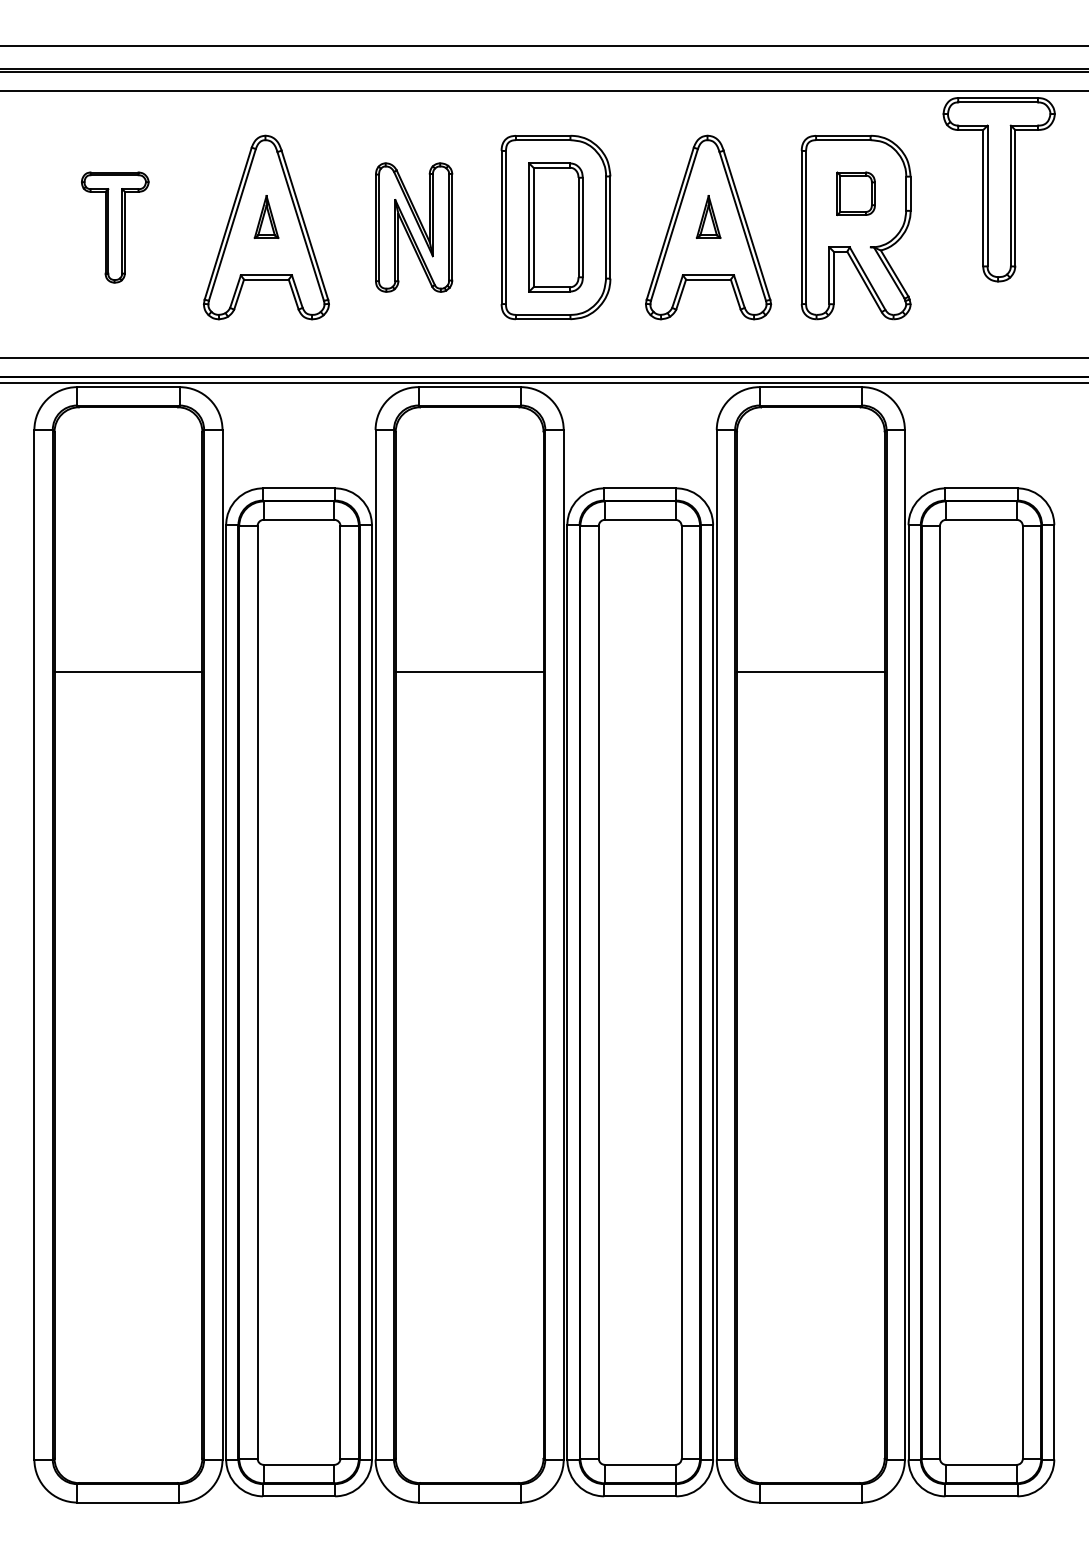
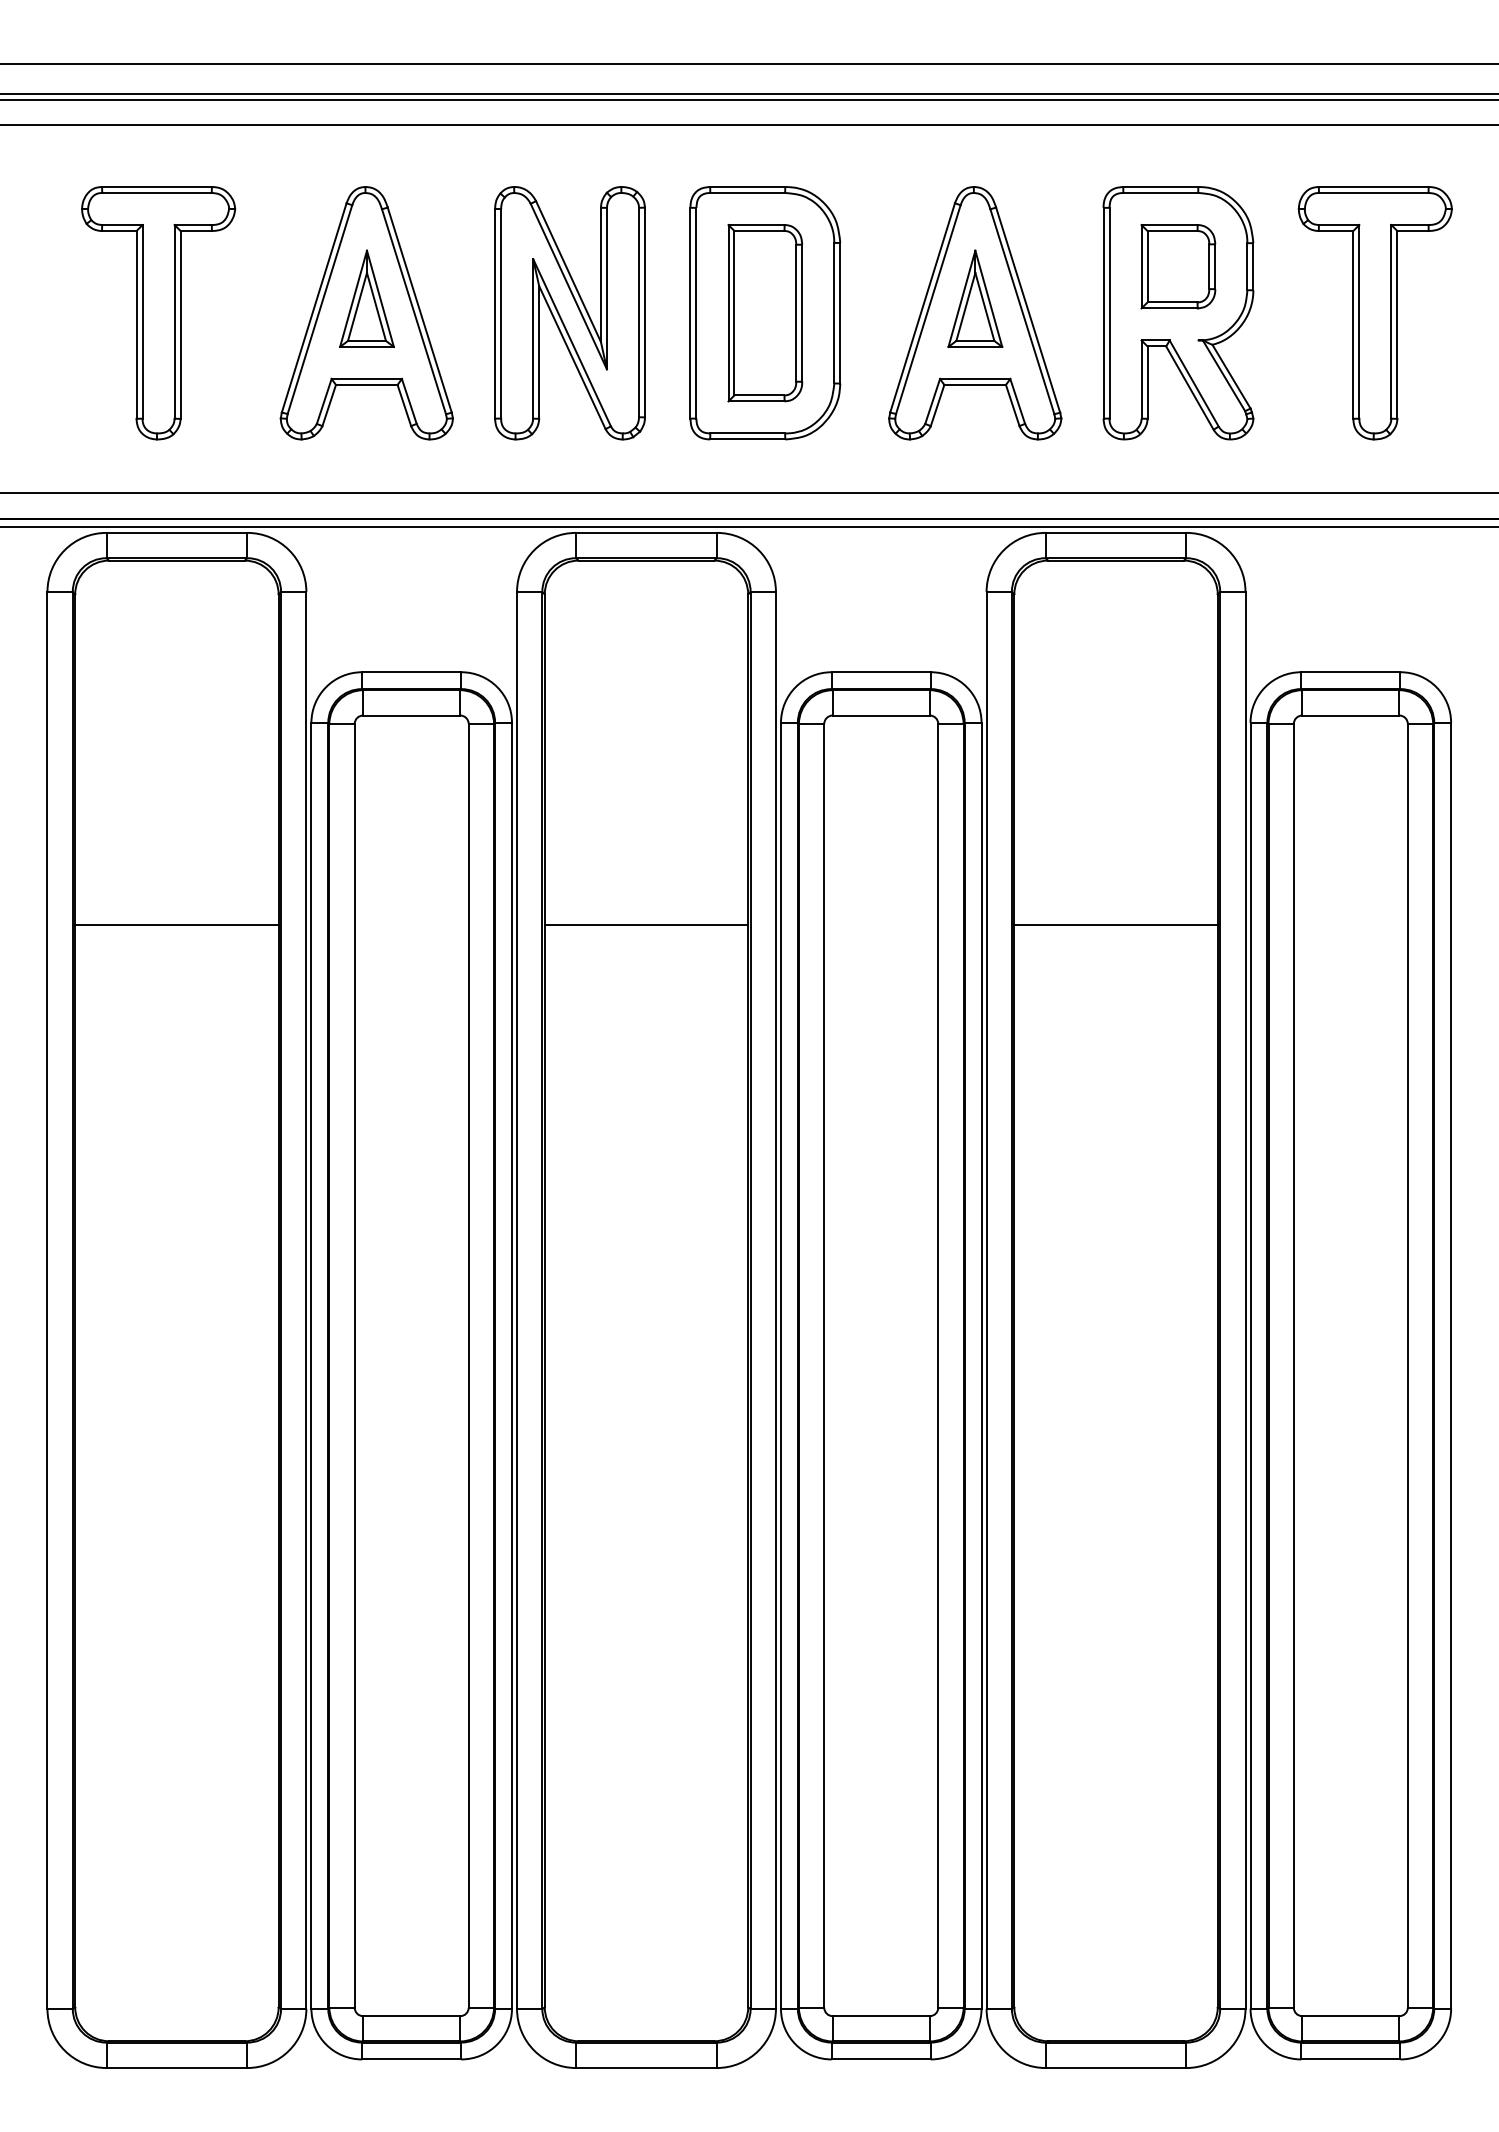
part: (998, 189) -> (1374, 313), moved
part: (856, 193) -> (1178, 266), size x1.43
part: (266, 216) -> (366, 298), size x1.67
part: (708, 216) -> (975, 298), size x1.67
part: (115, 227) -> (158, 313), size x1.67
part: (413, 227) -> (569, 313), size x1.43

